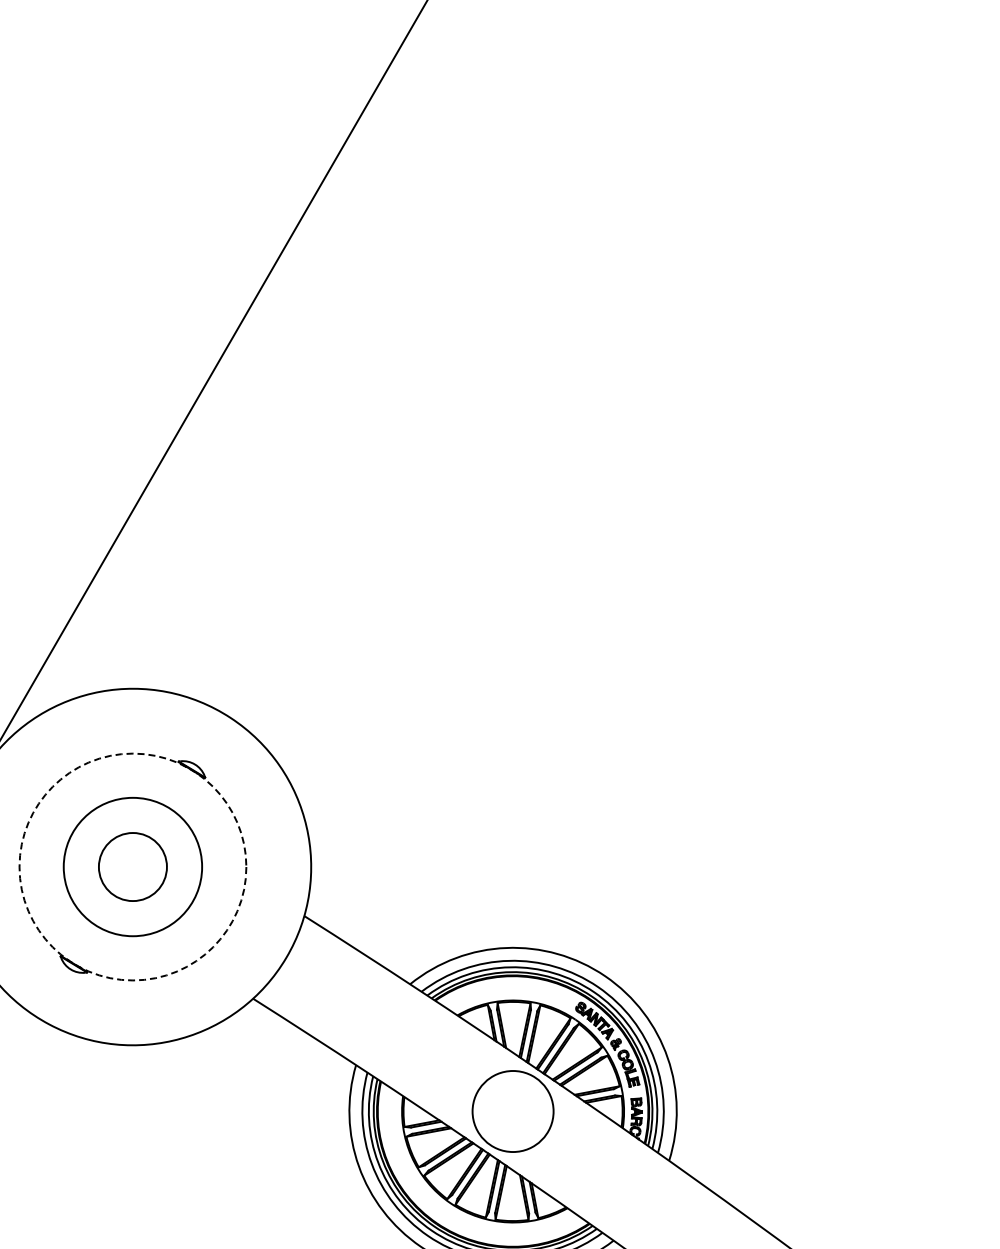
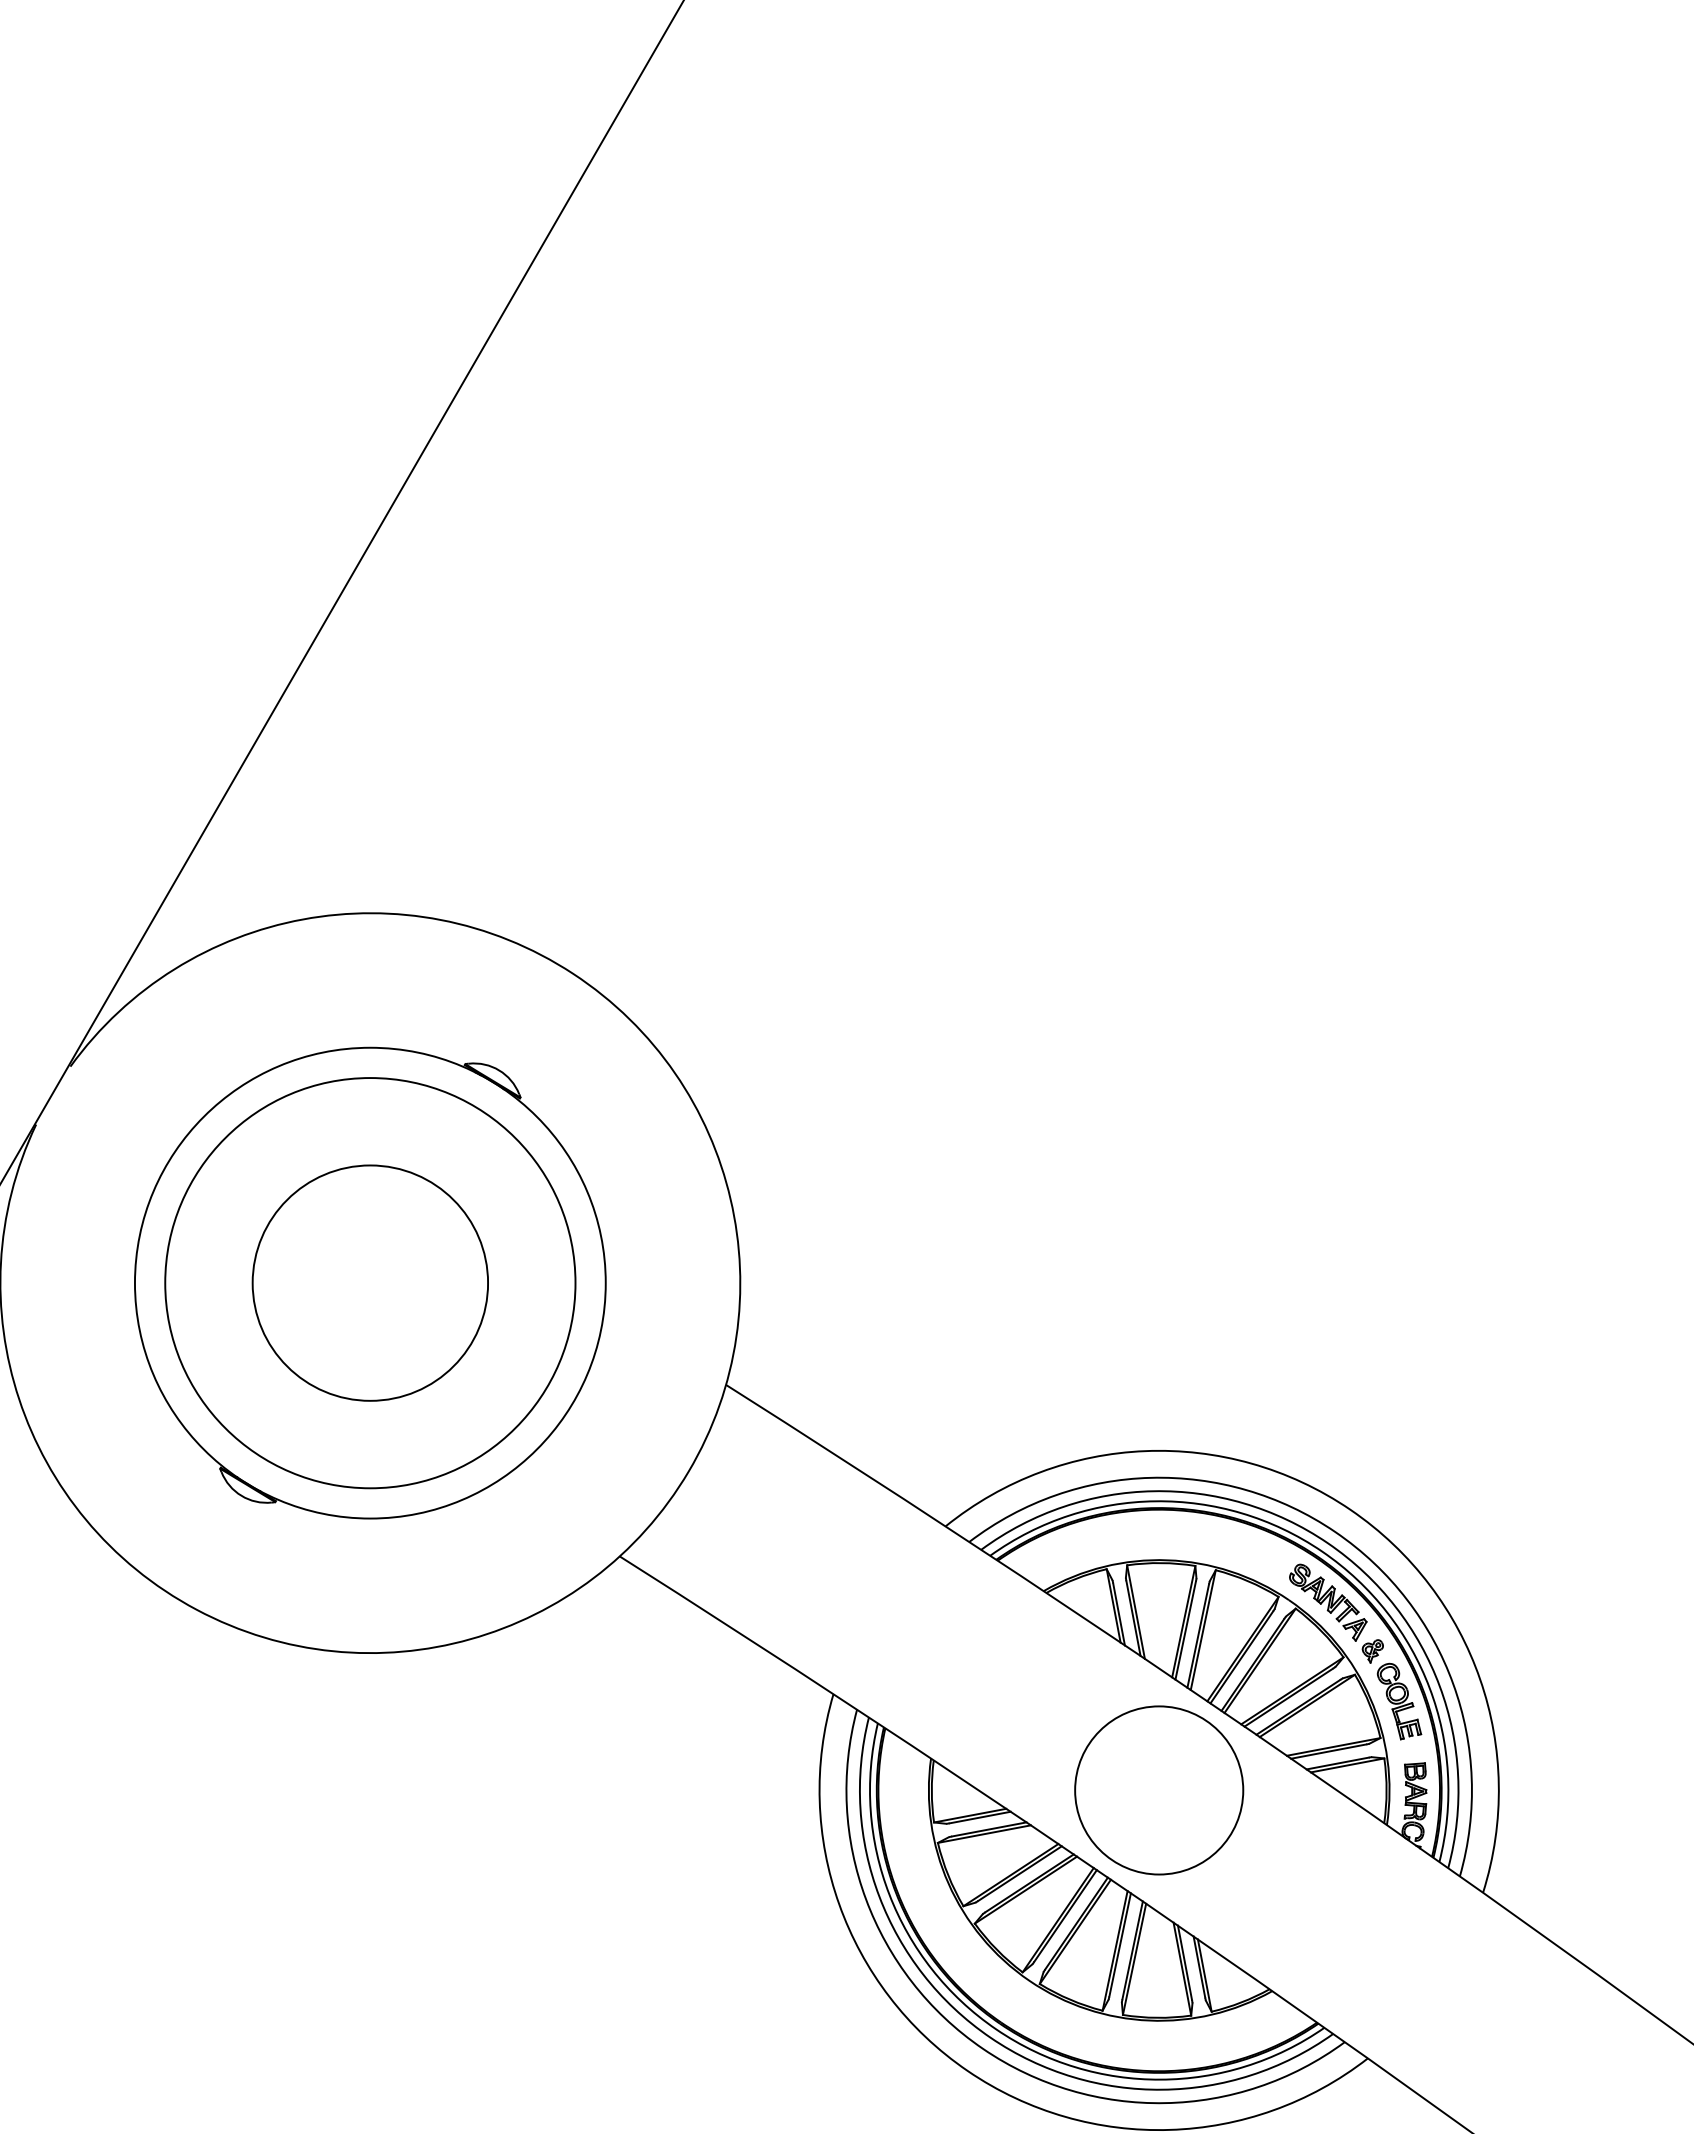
circle: (132, 866) -> (369, 1282), dashed -> solid
circle: (132, 866) -> (369, 1282), size x1.43
circle: (132, 866) -> (369, 1282), size x1.67

